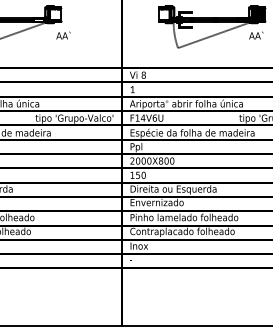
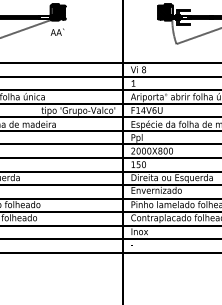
hatch: (55, 14) -> (60, 12), added
hatch: (163, 14) -> (162, 12), added
text: (63, 35) -> (57, 32), moved

